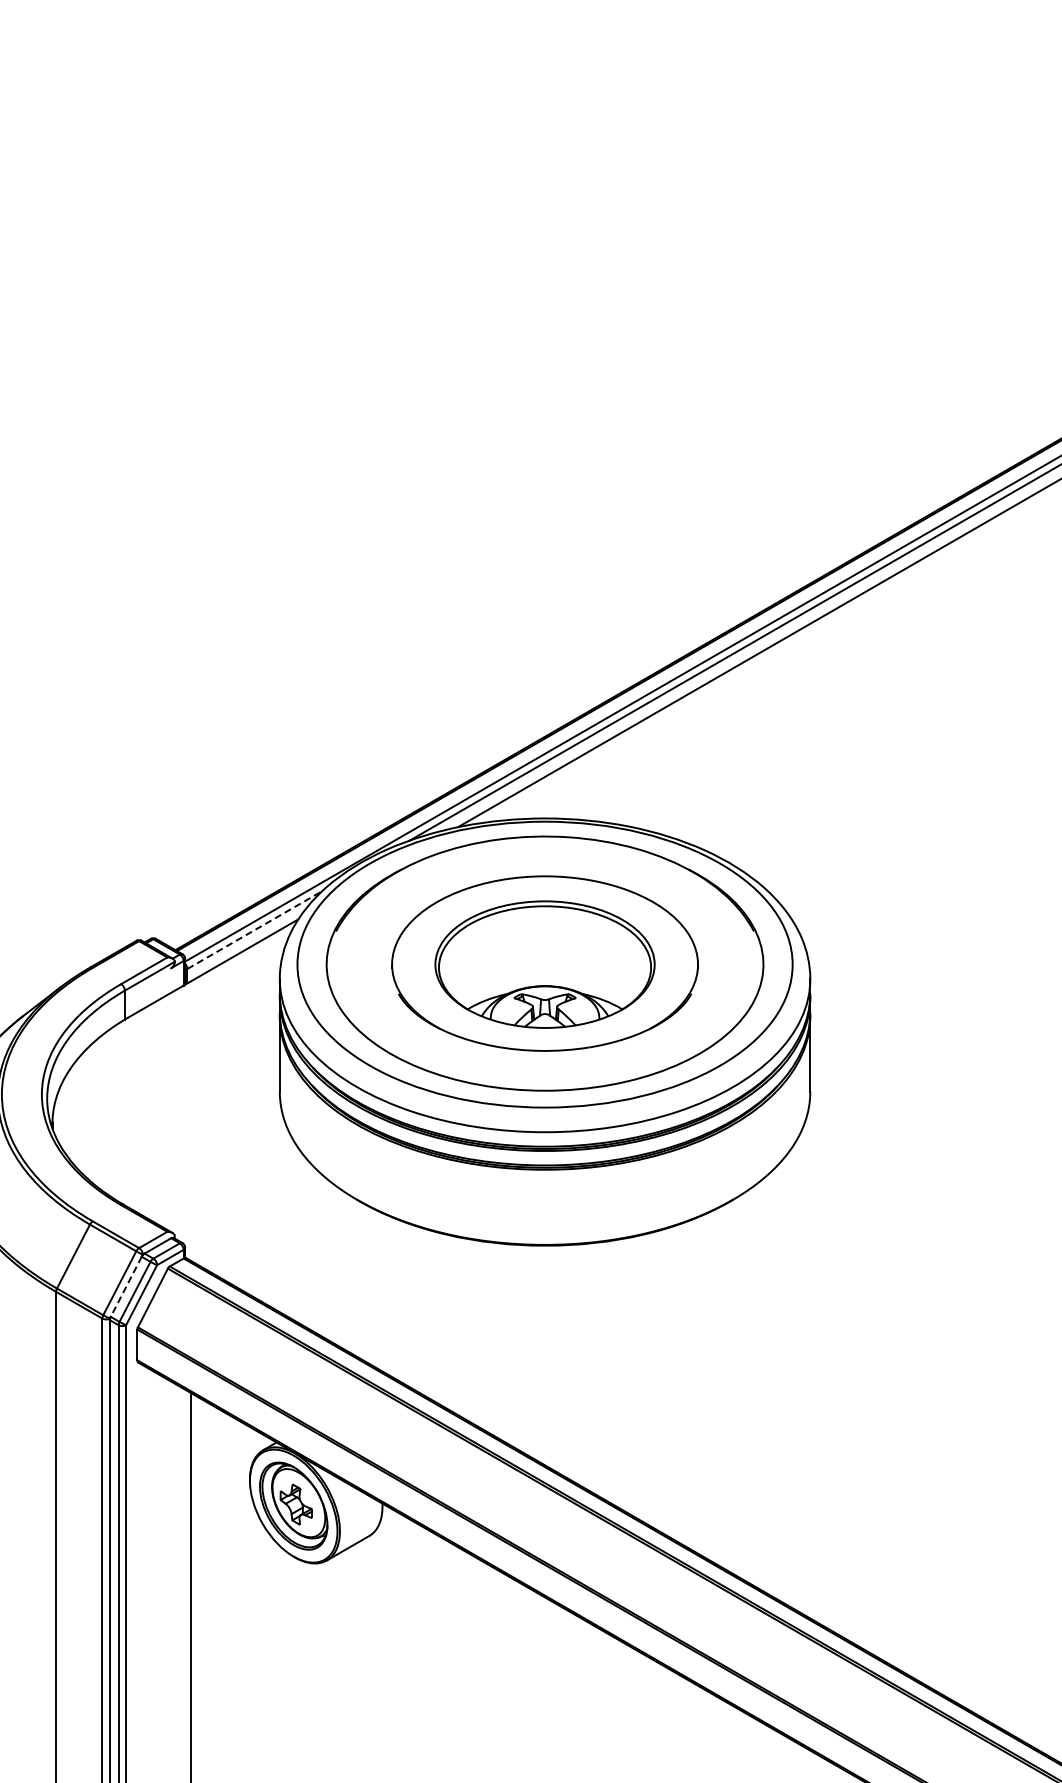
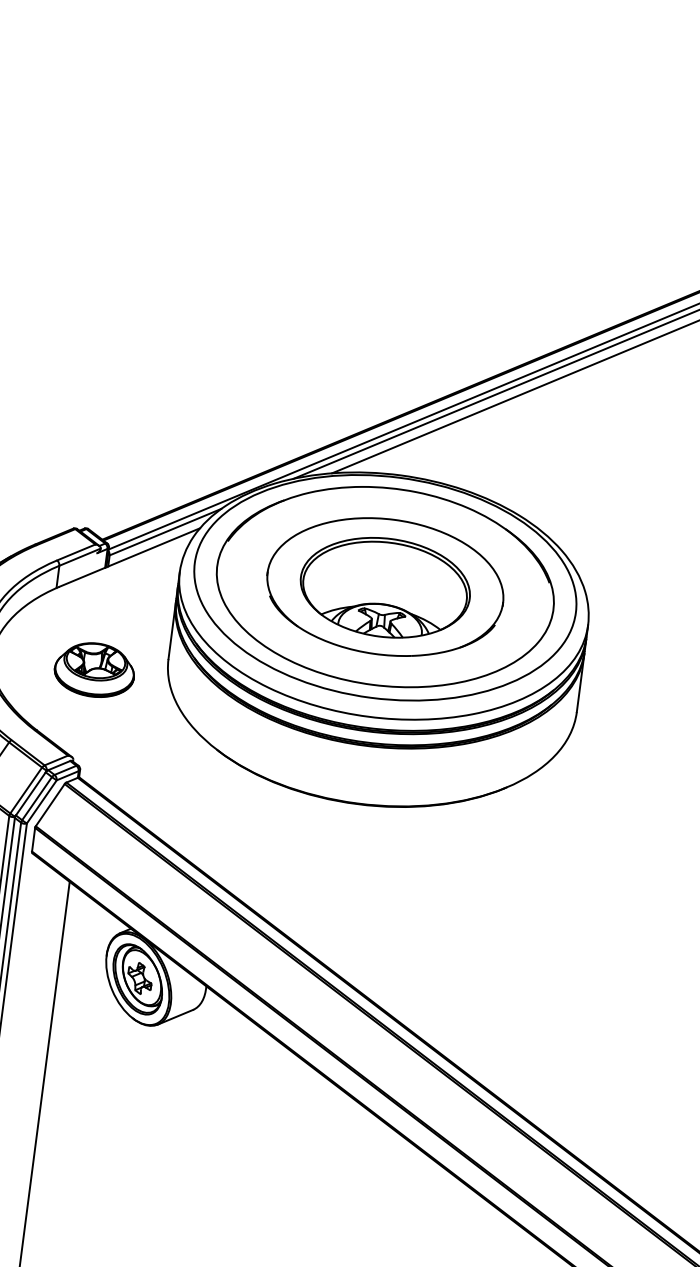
line: (254, 930) -> (165, 532), dashed -> solid
part: (187, 1117) -> (94, 669), added
line: (126, 1286) -> (31, 793), dashed -> solid

